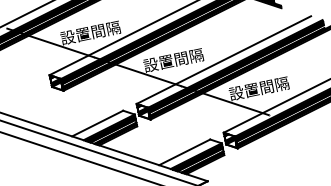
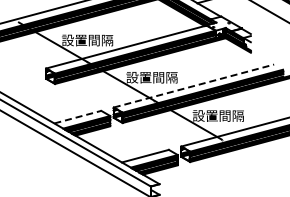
line: (224, 59) -> (194, 85), solid -> dashed
line: (98, 123) -> (78, 117), solid -> dashed

